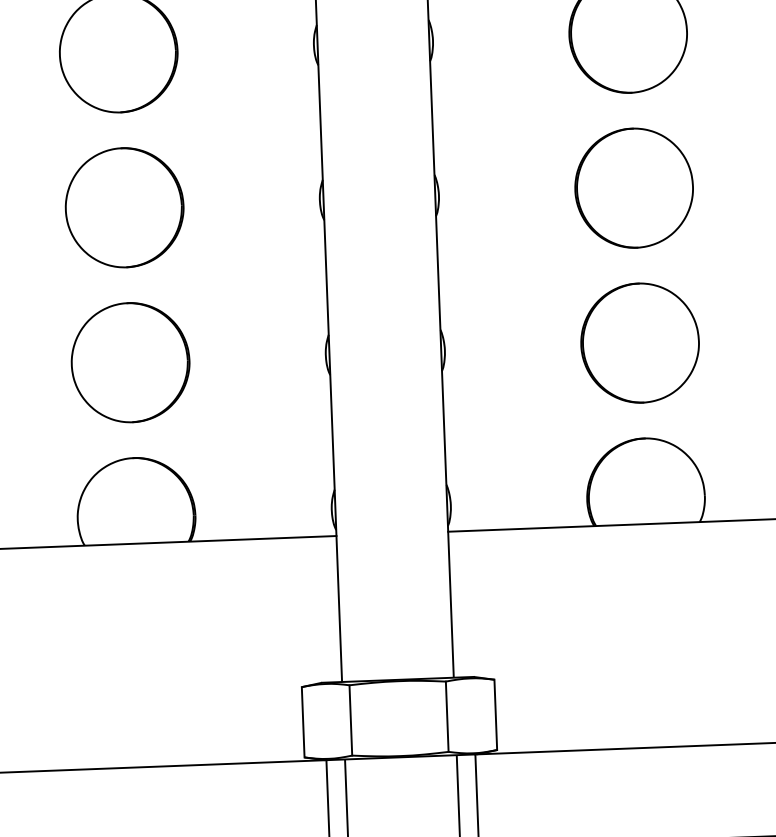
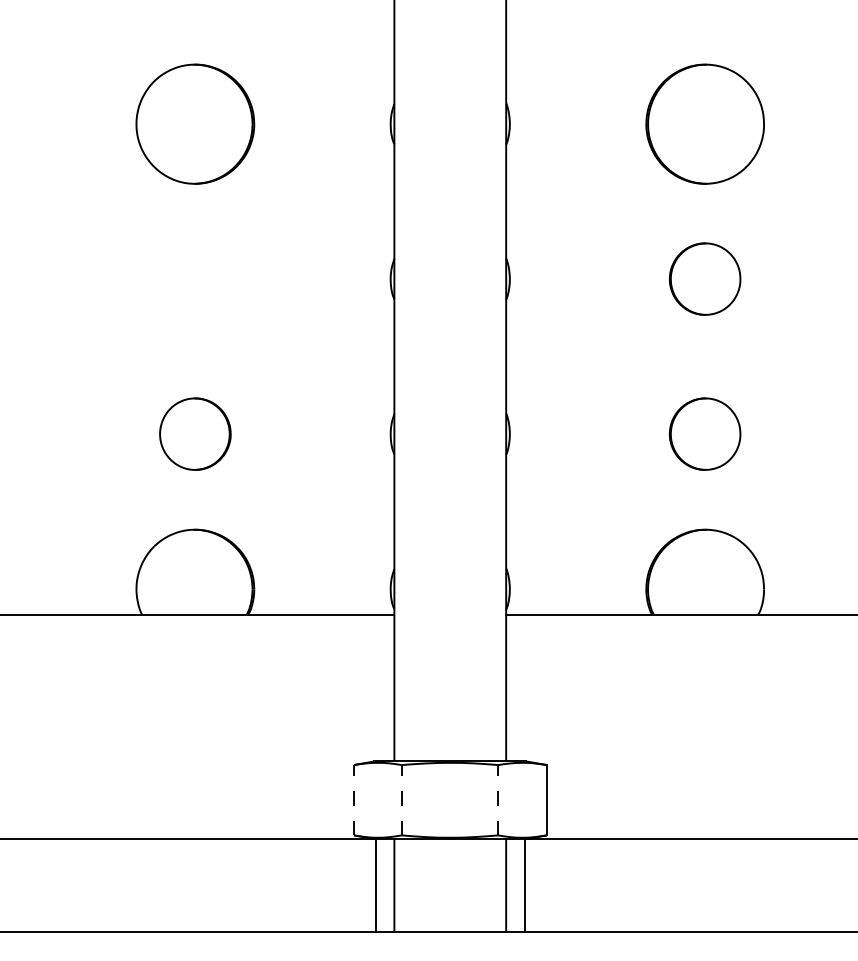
part: (633, 187) -> (704, 278), size x0.6
part: (124, 207) -> (195, 278), removed
part: (639, 342) -> (704, 433), size x0.6
part: (130, 361) -> (195, 433), size x0.6
line: (447, 715) -> (498, 799), solid -> dashed
line: (350, 719) -> (401, 799), solid -> dashed
line: (302, 721) -> (353, 799), solid -> dashed

